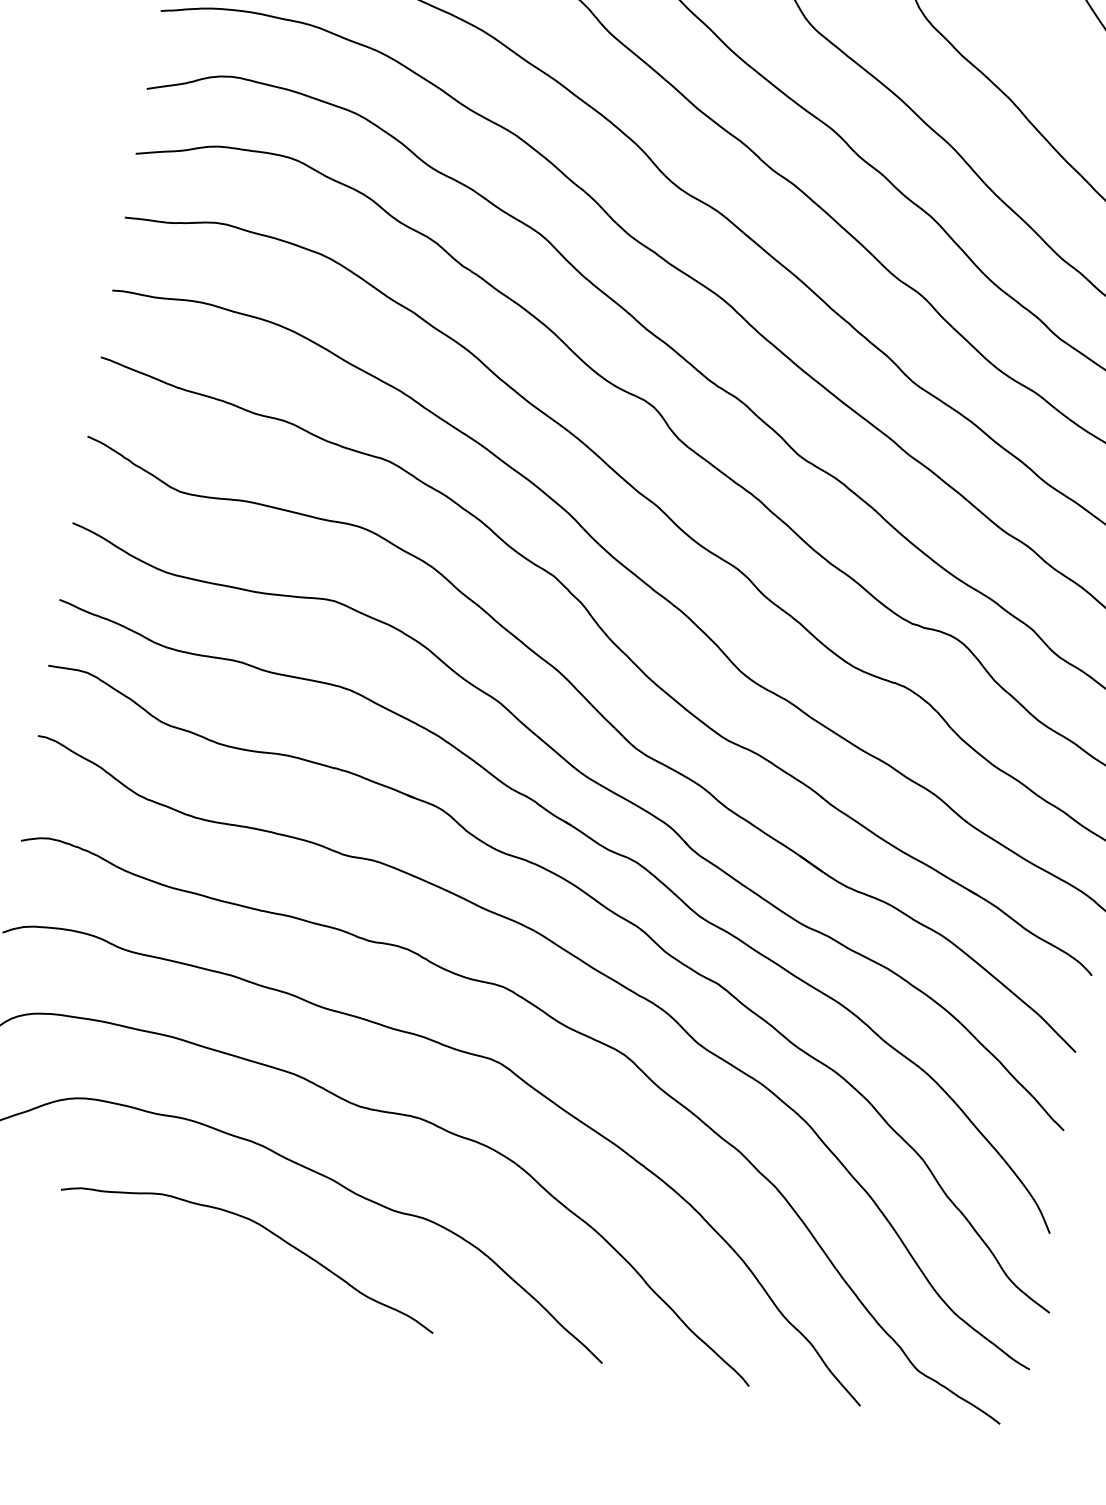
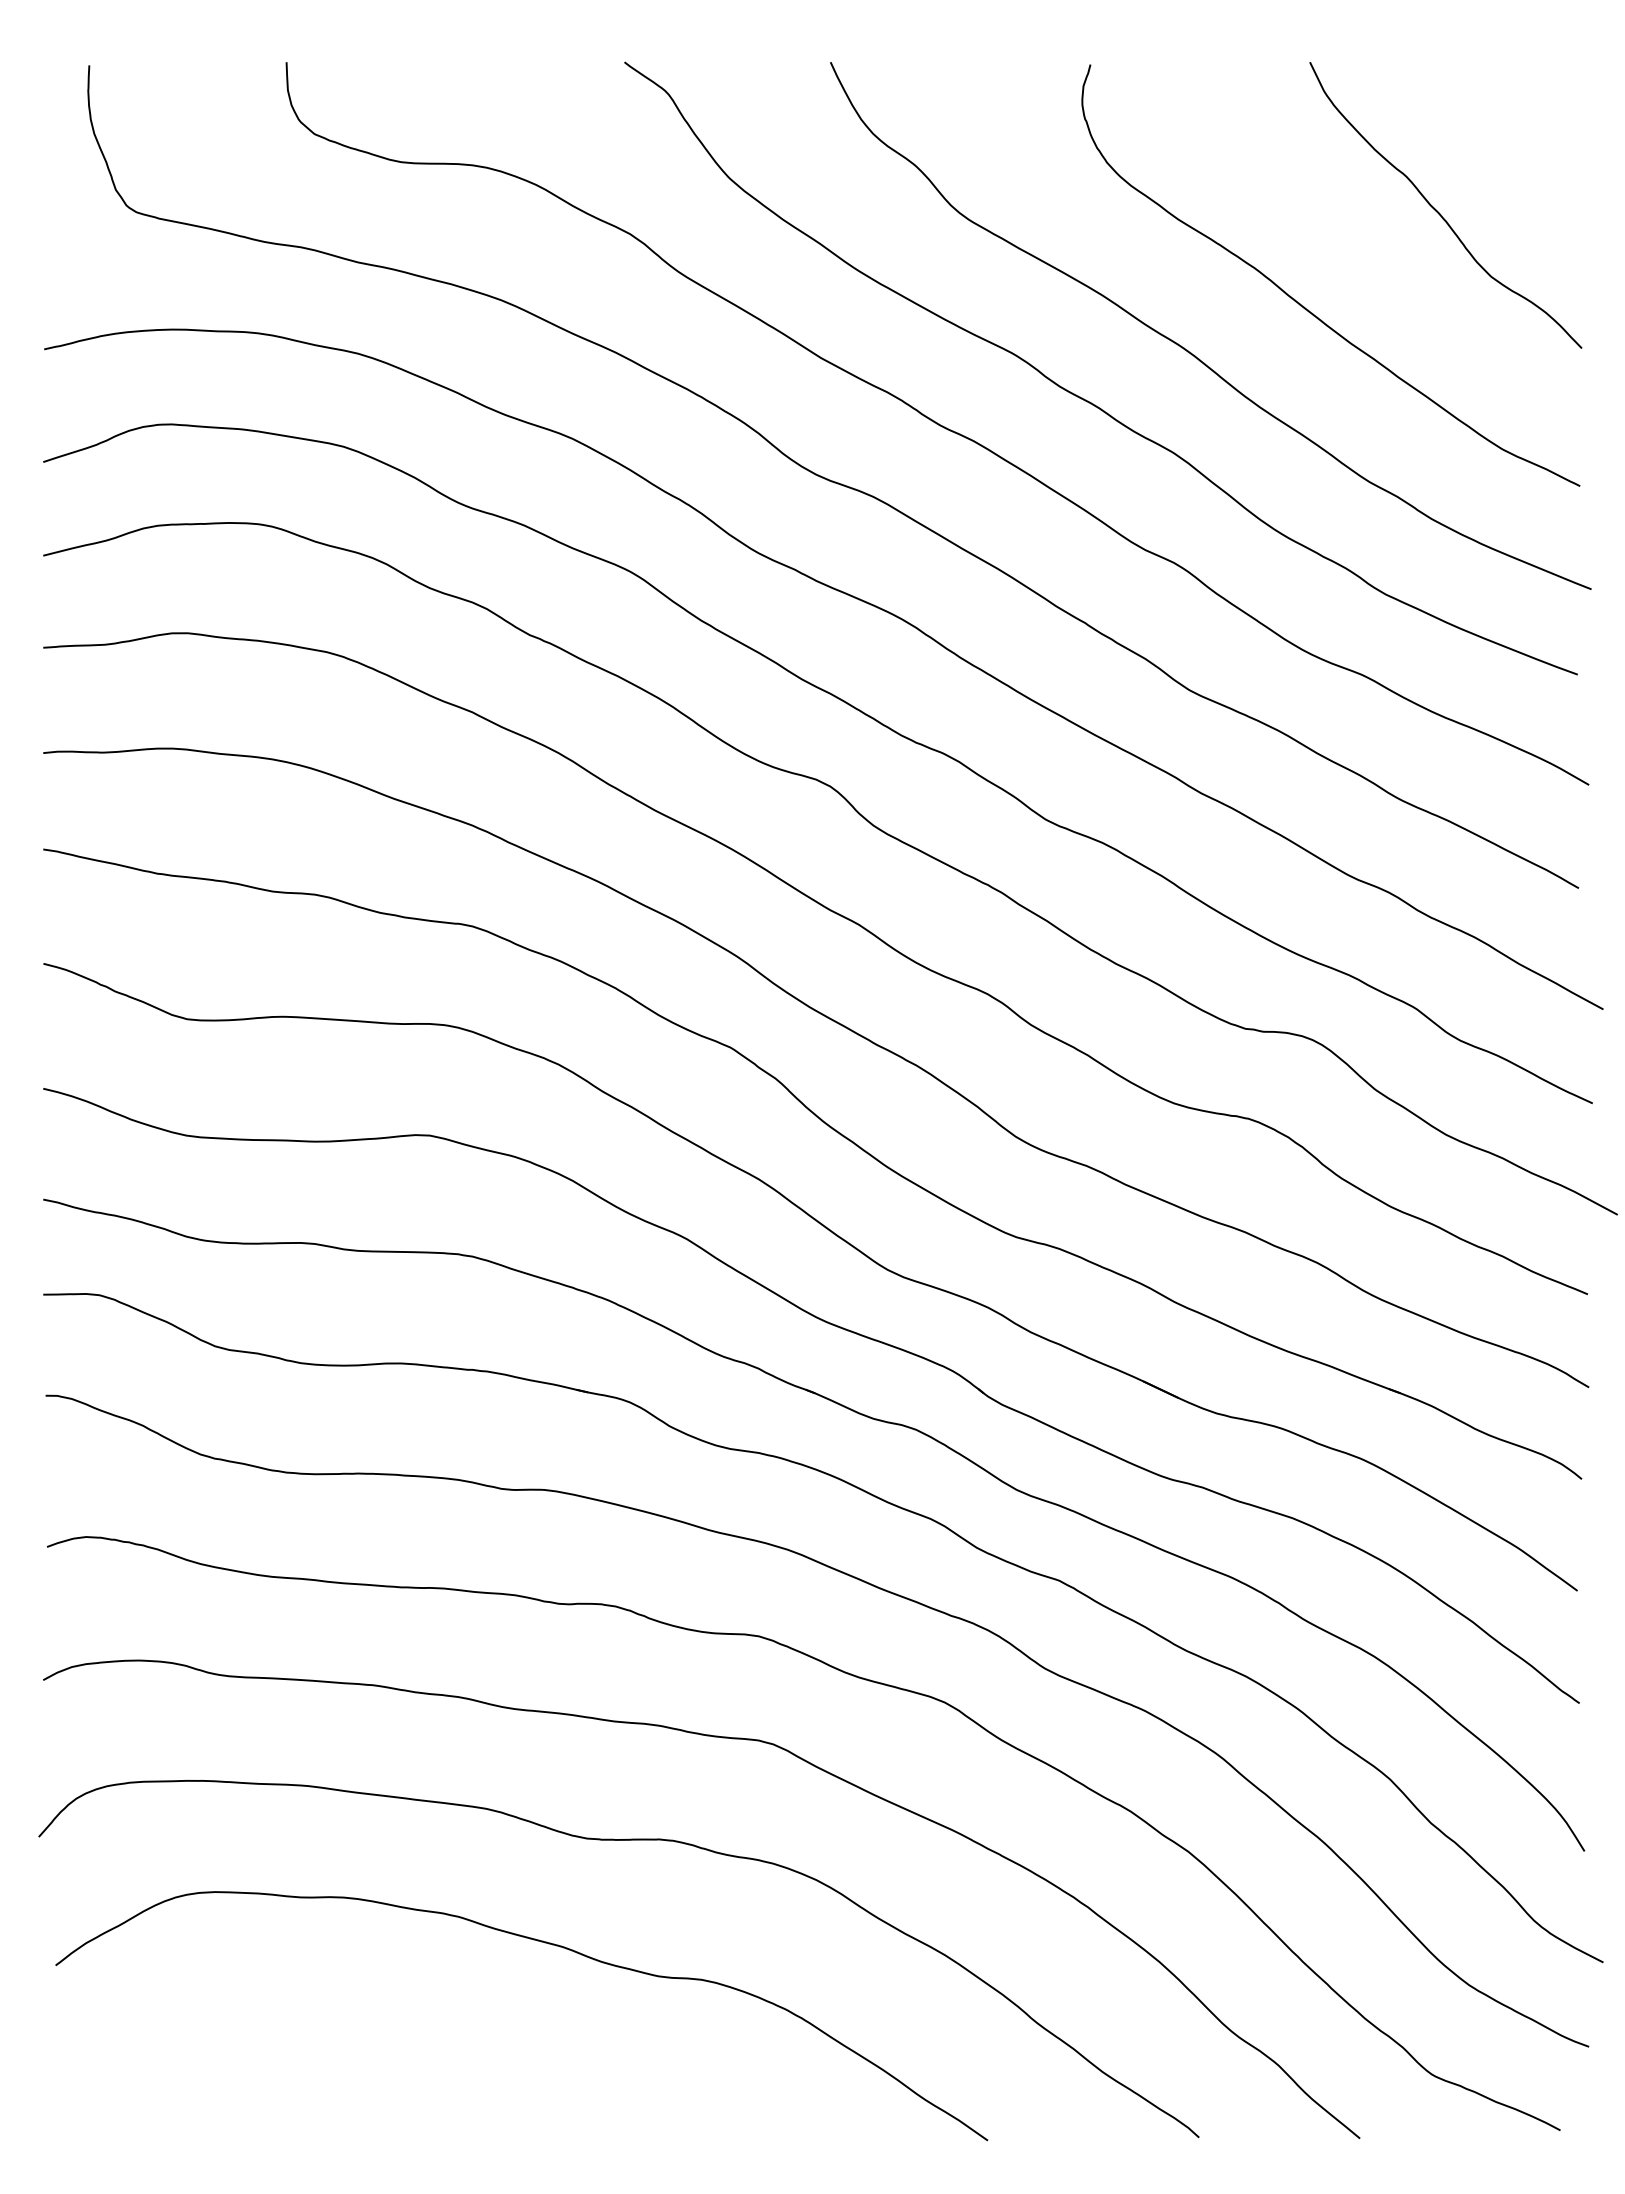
curve: (264, 1228) -> (481, 2032), removed

